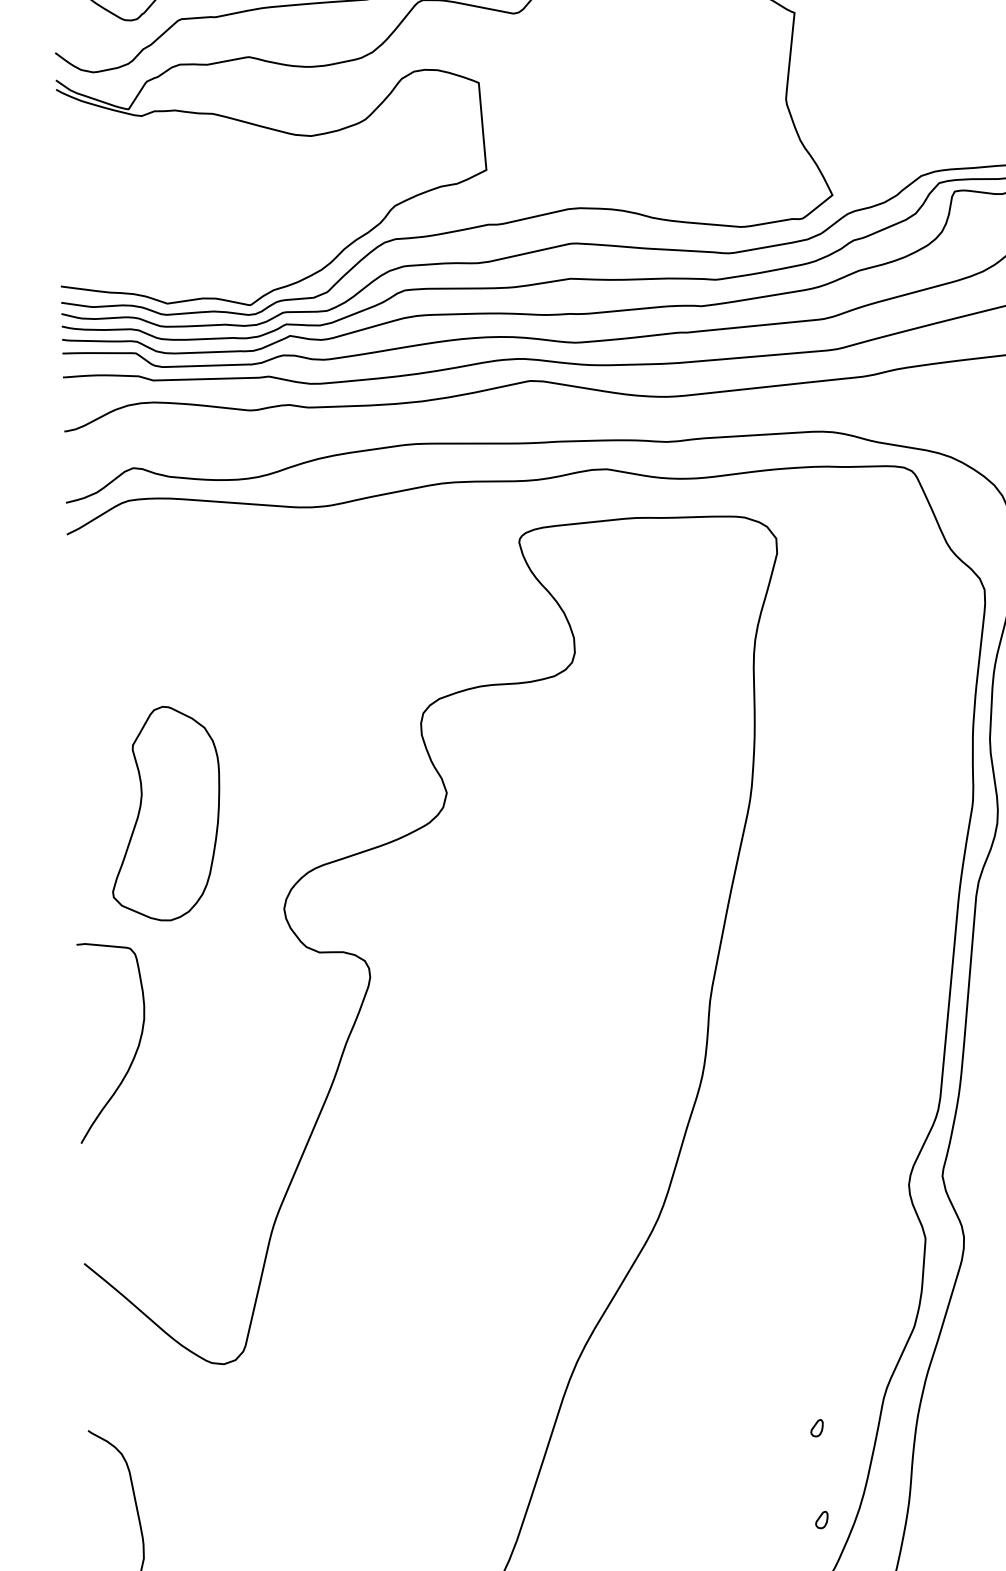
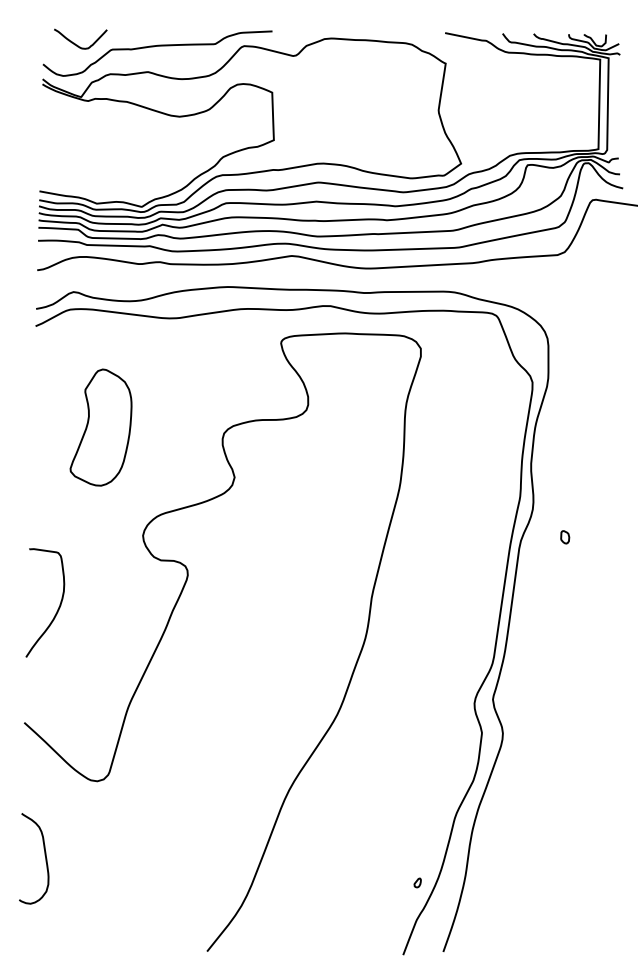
part: (164, 813) -> (100, 427), moved
part: (816, 1427) -> (417, 832), removed

